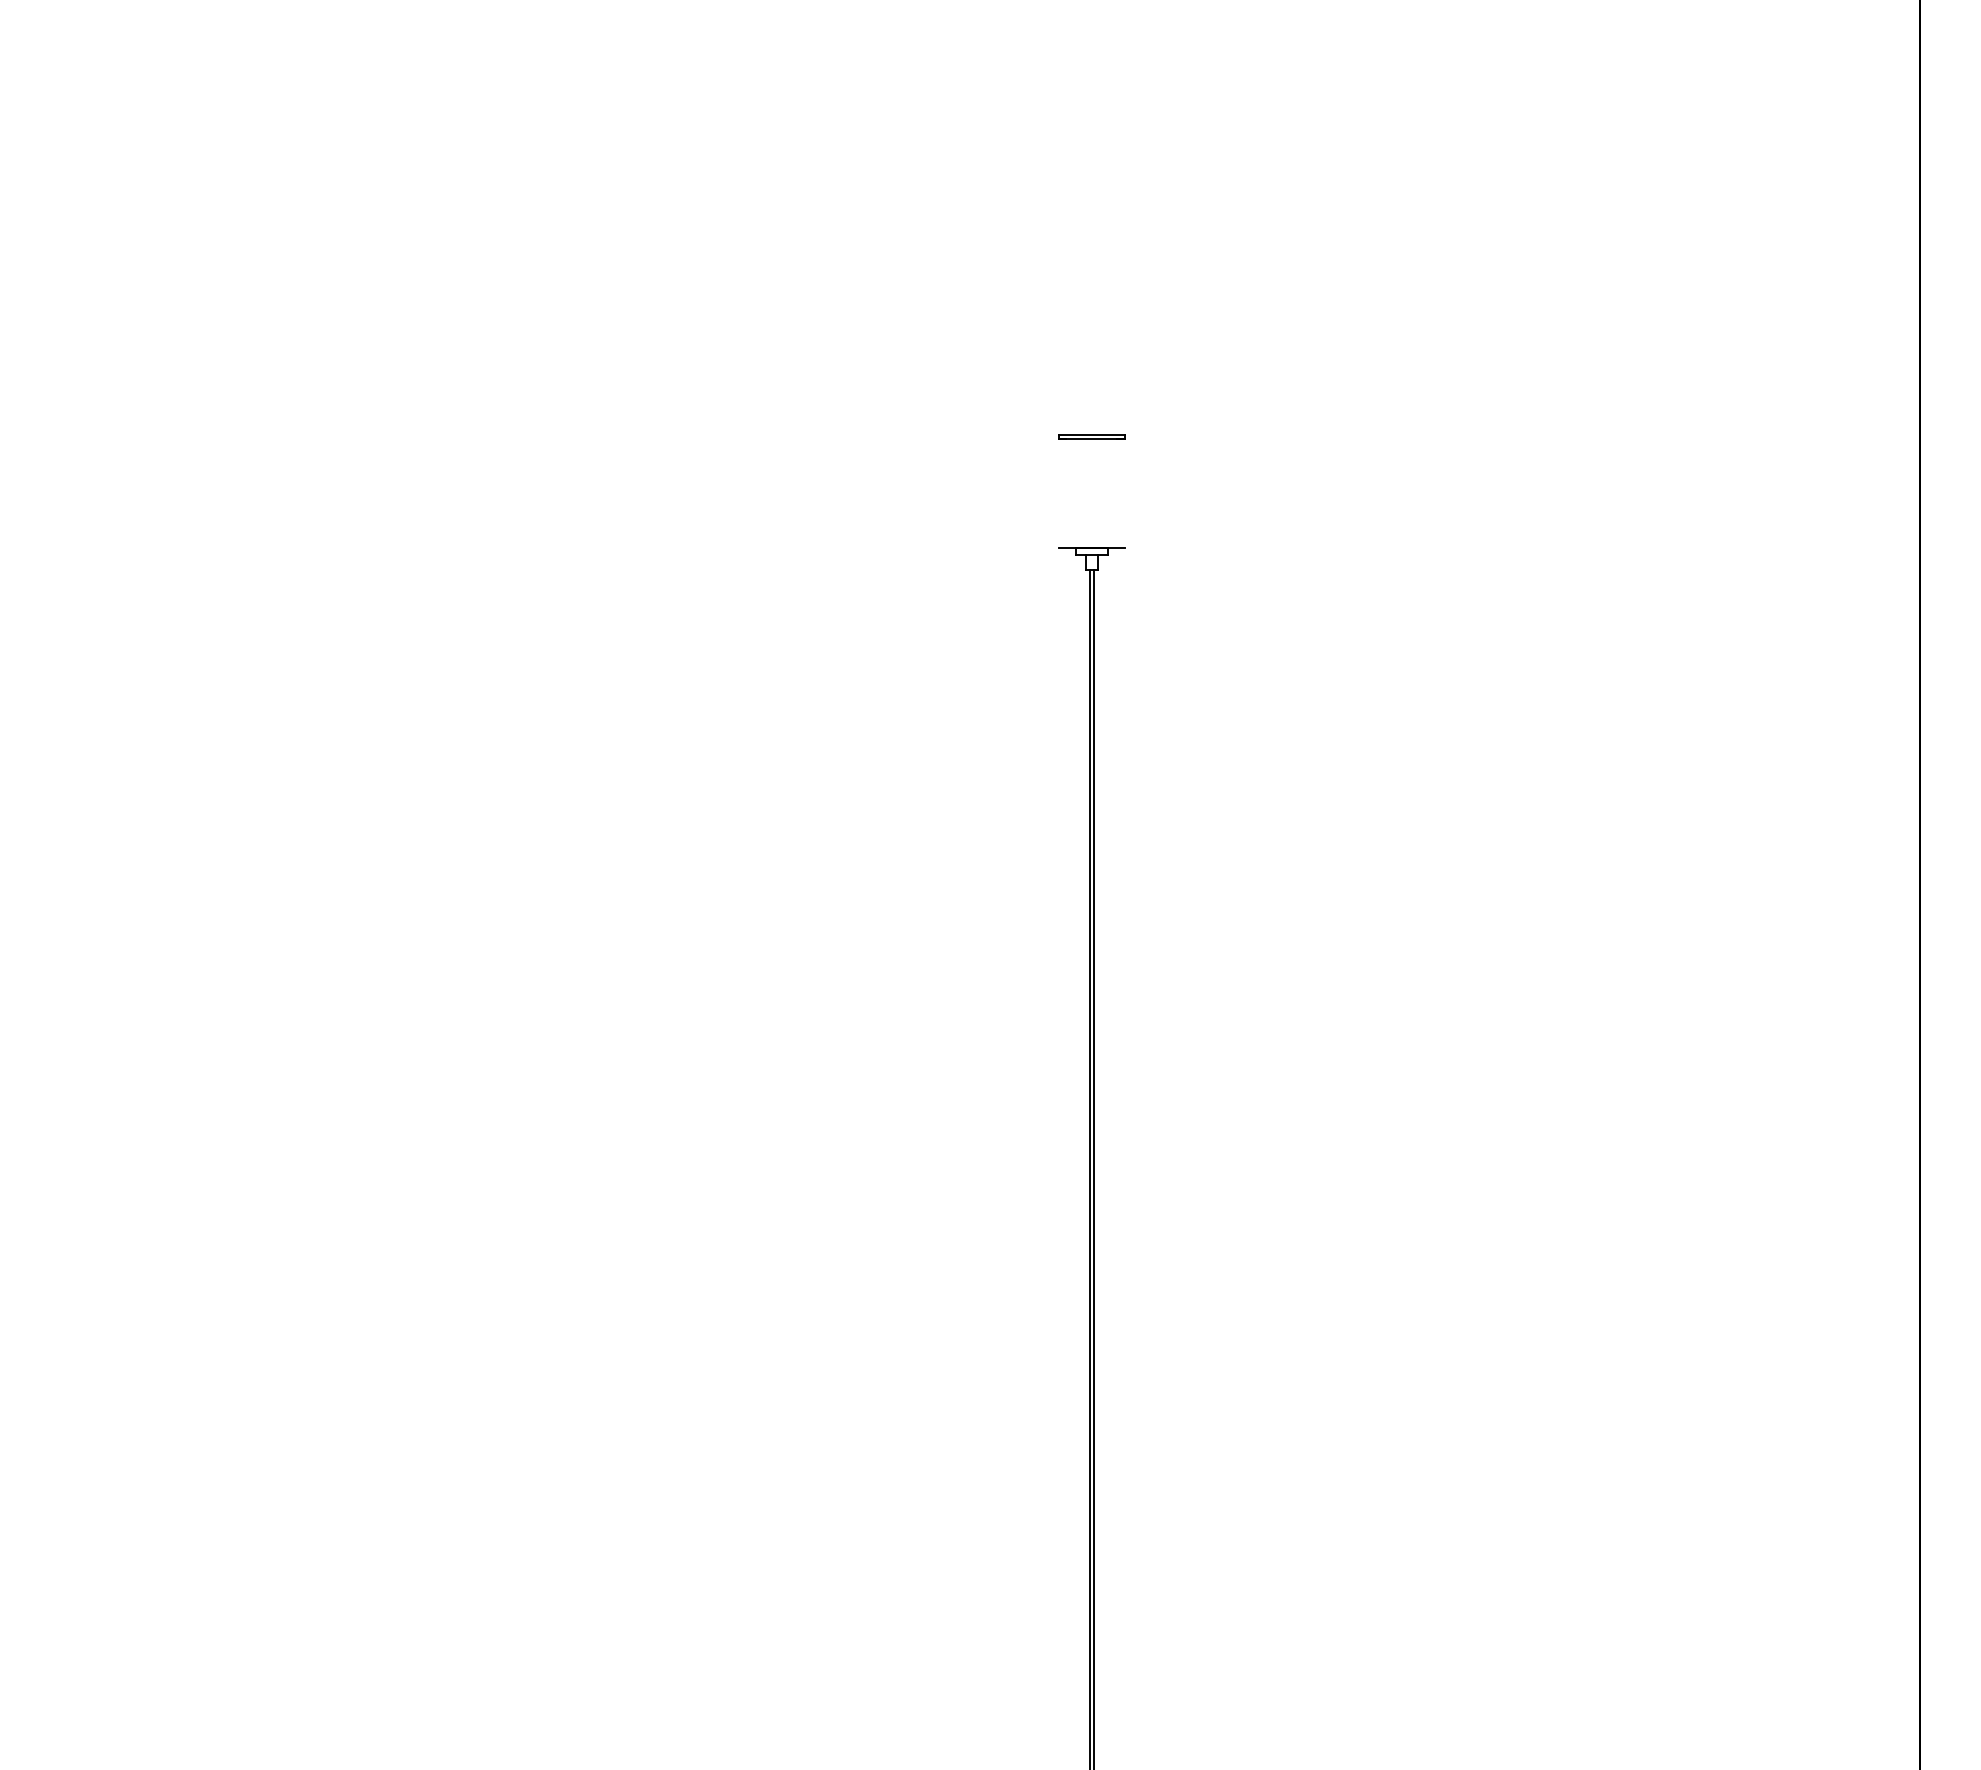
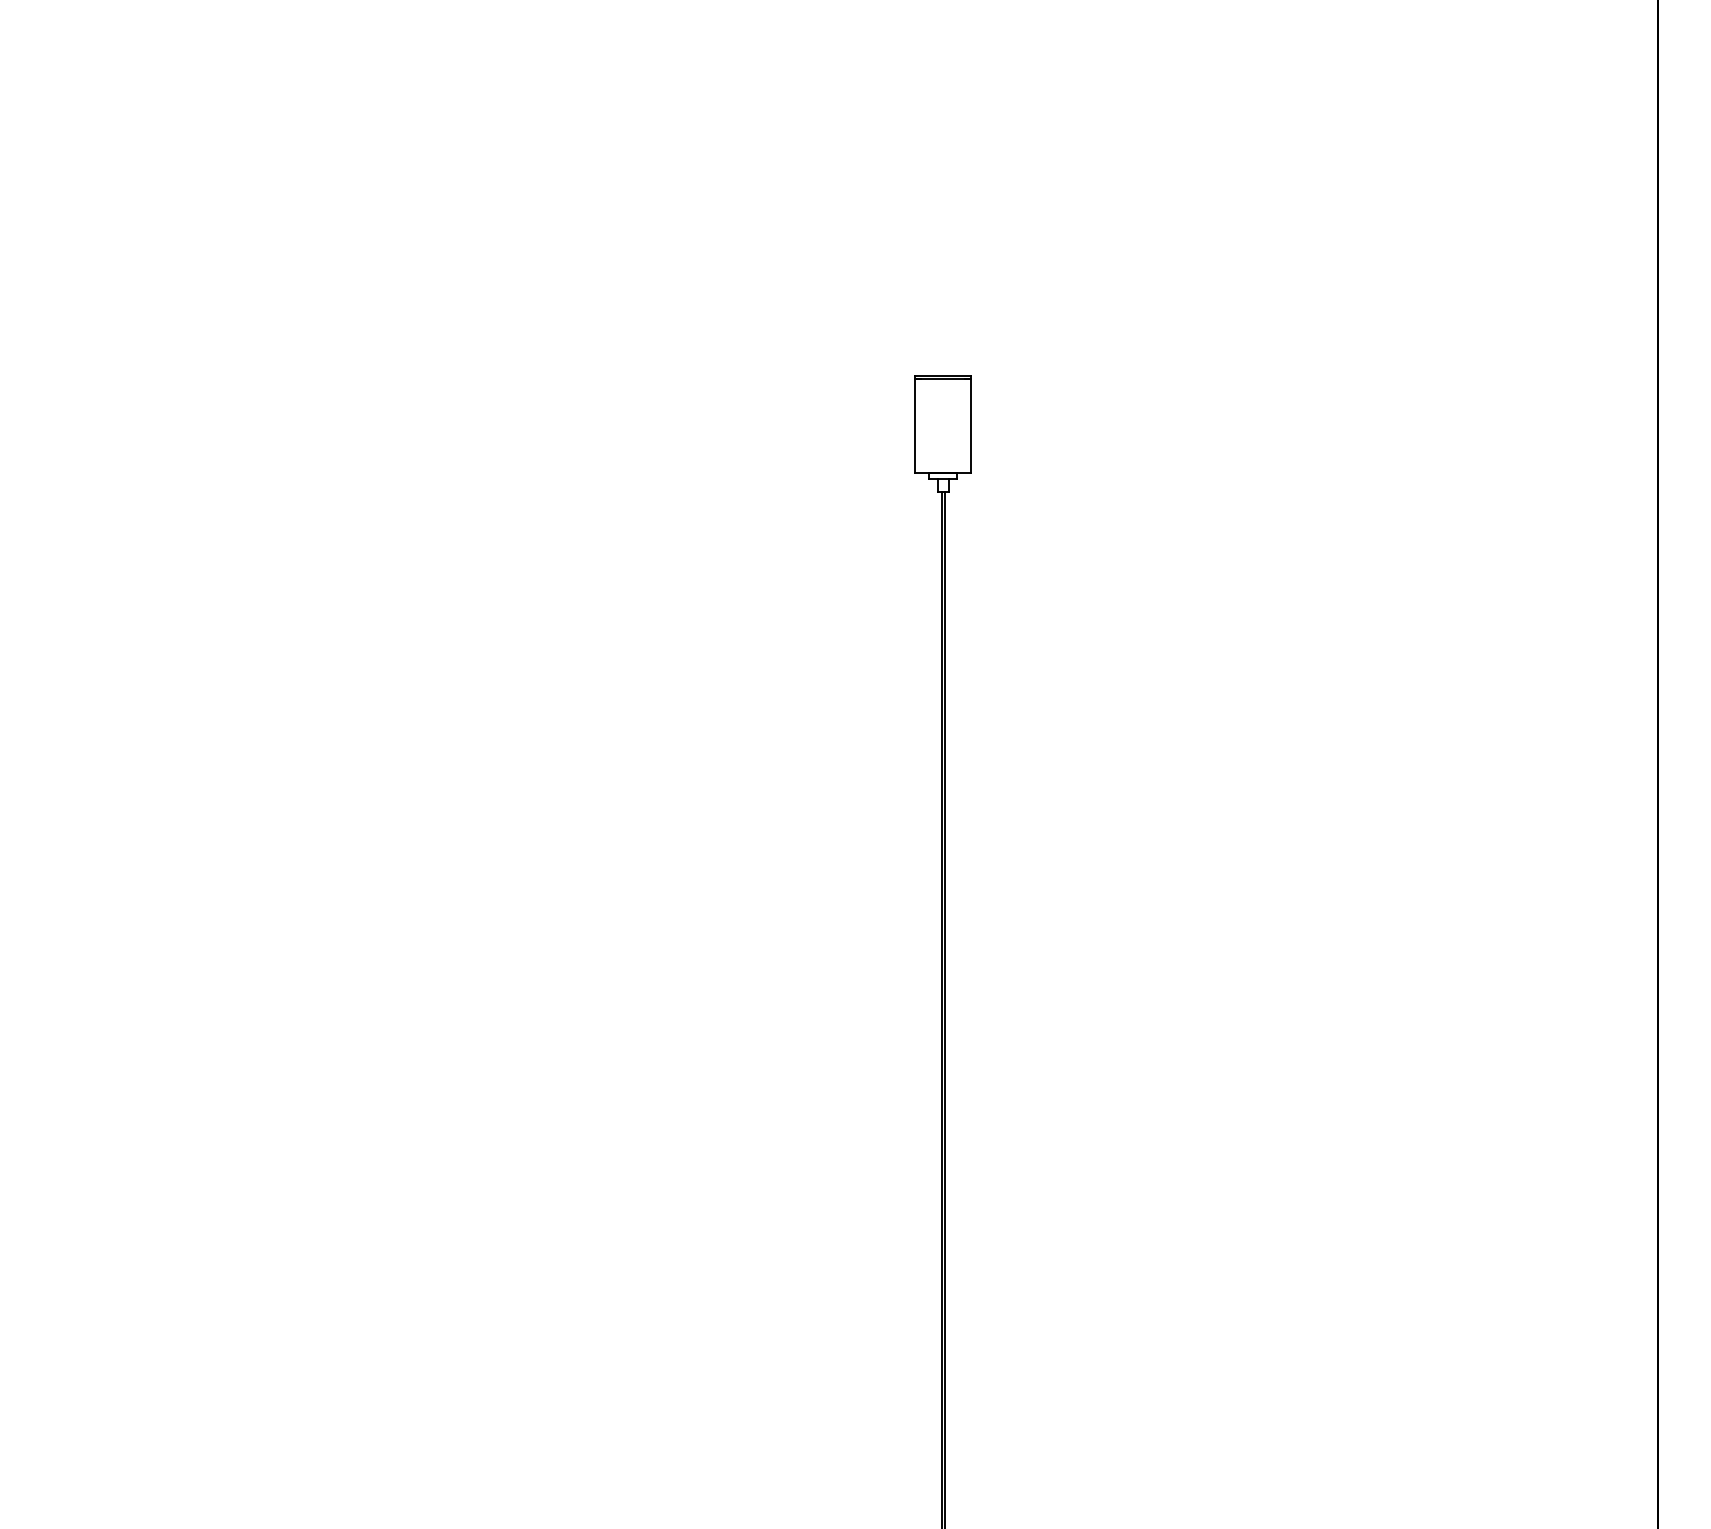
line: (1059, 493) -> (915, 426), added
line: (1124, 493) -> (971, 426), added

